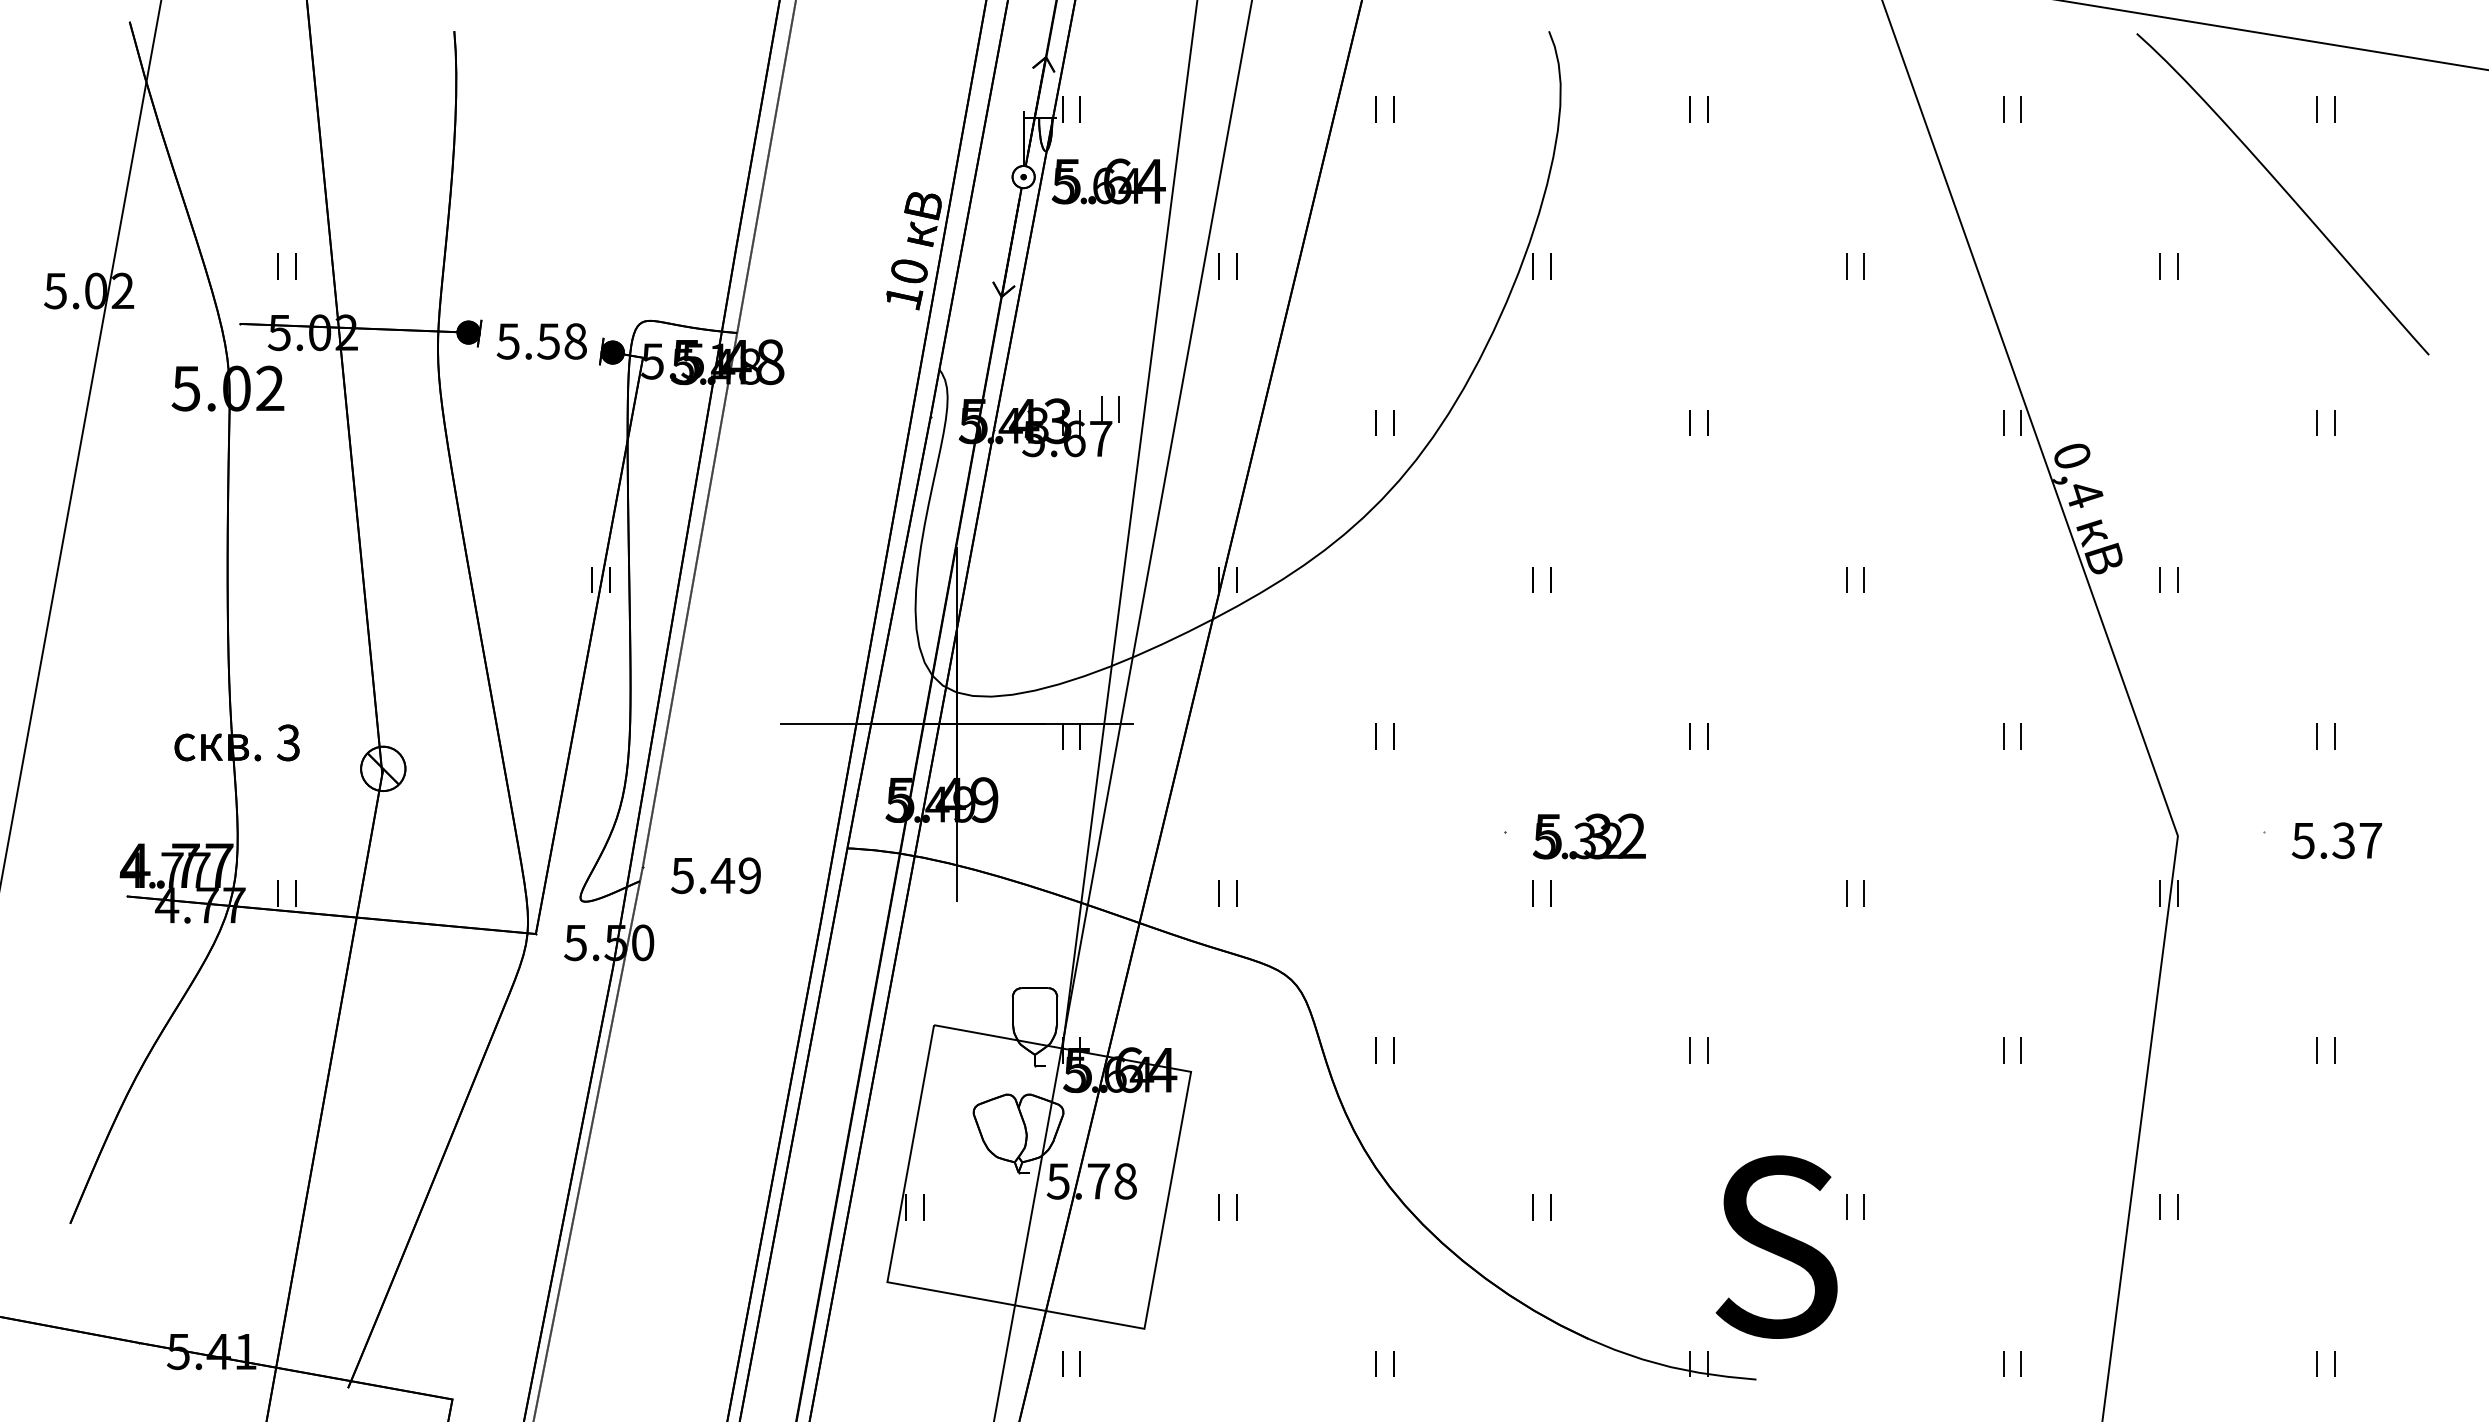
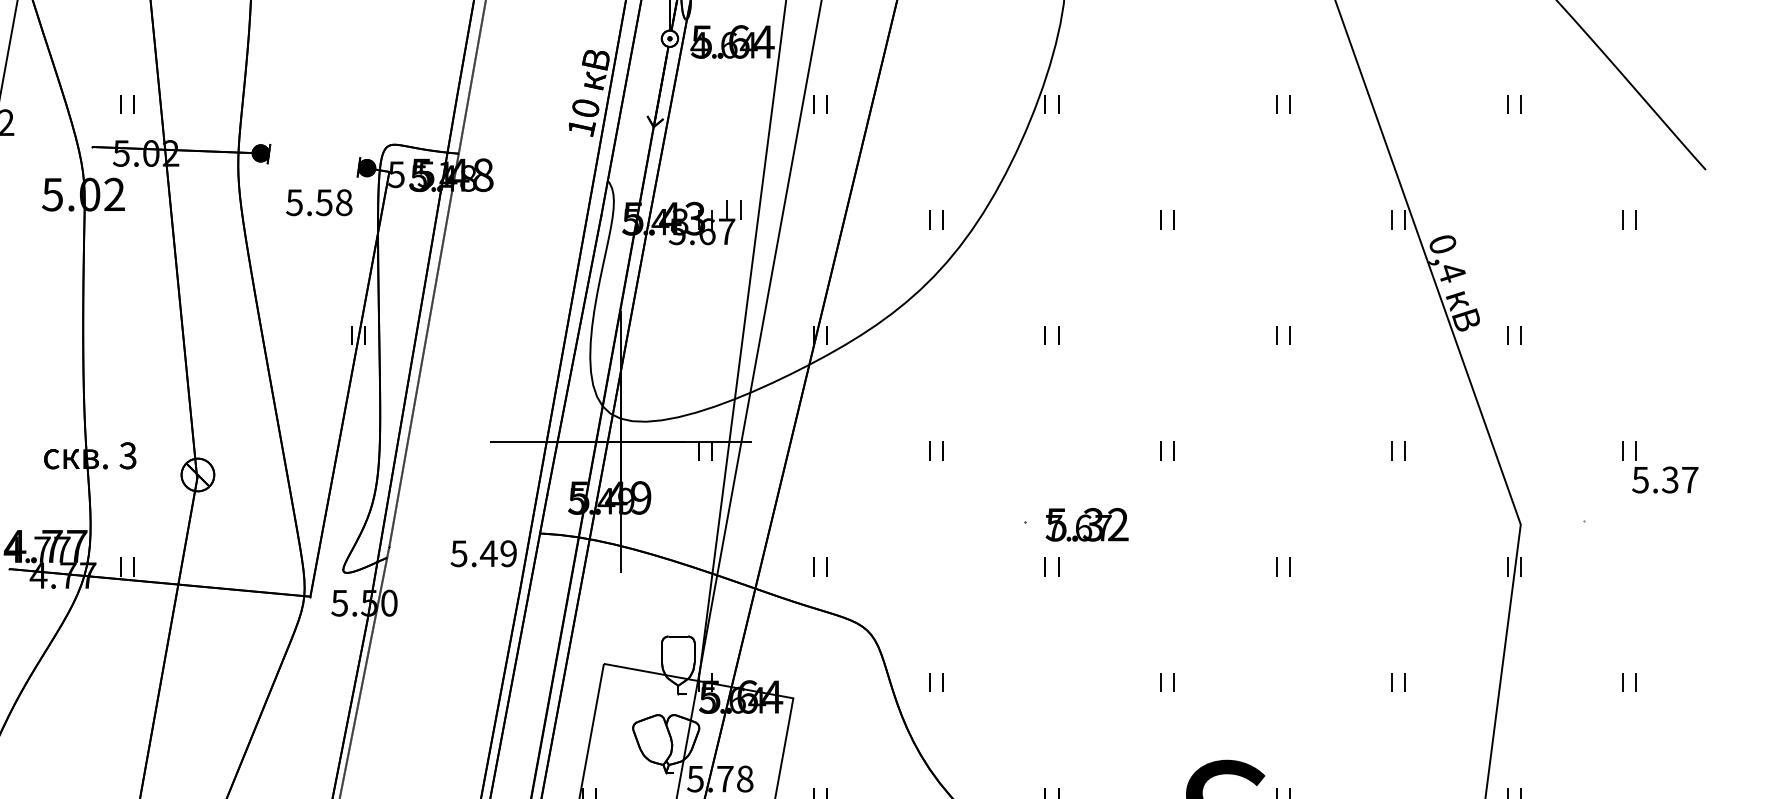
text: (1062, 186) -> (698, 45), 5.64 -> 4.64
text: (541, 341) -> (318, 202), moved
text: (1577, 840) -> (1078, 527), 5.32 -> 7.67
text: (2336, 840) -> (1664, 479), moved
text: (715, 875) -> (483, 553), moved

